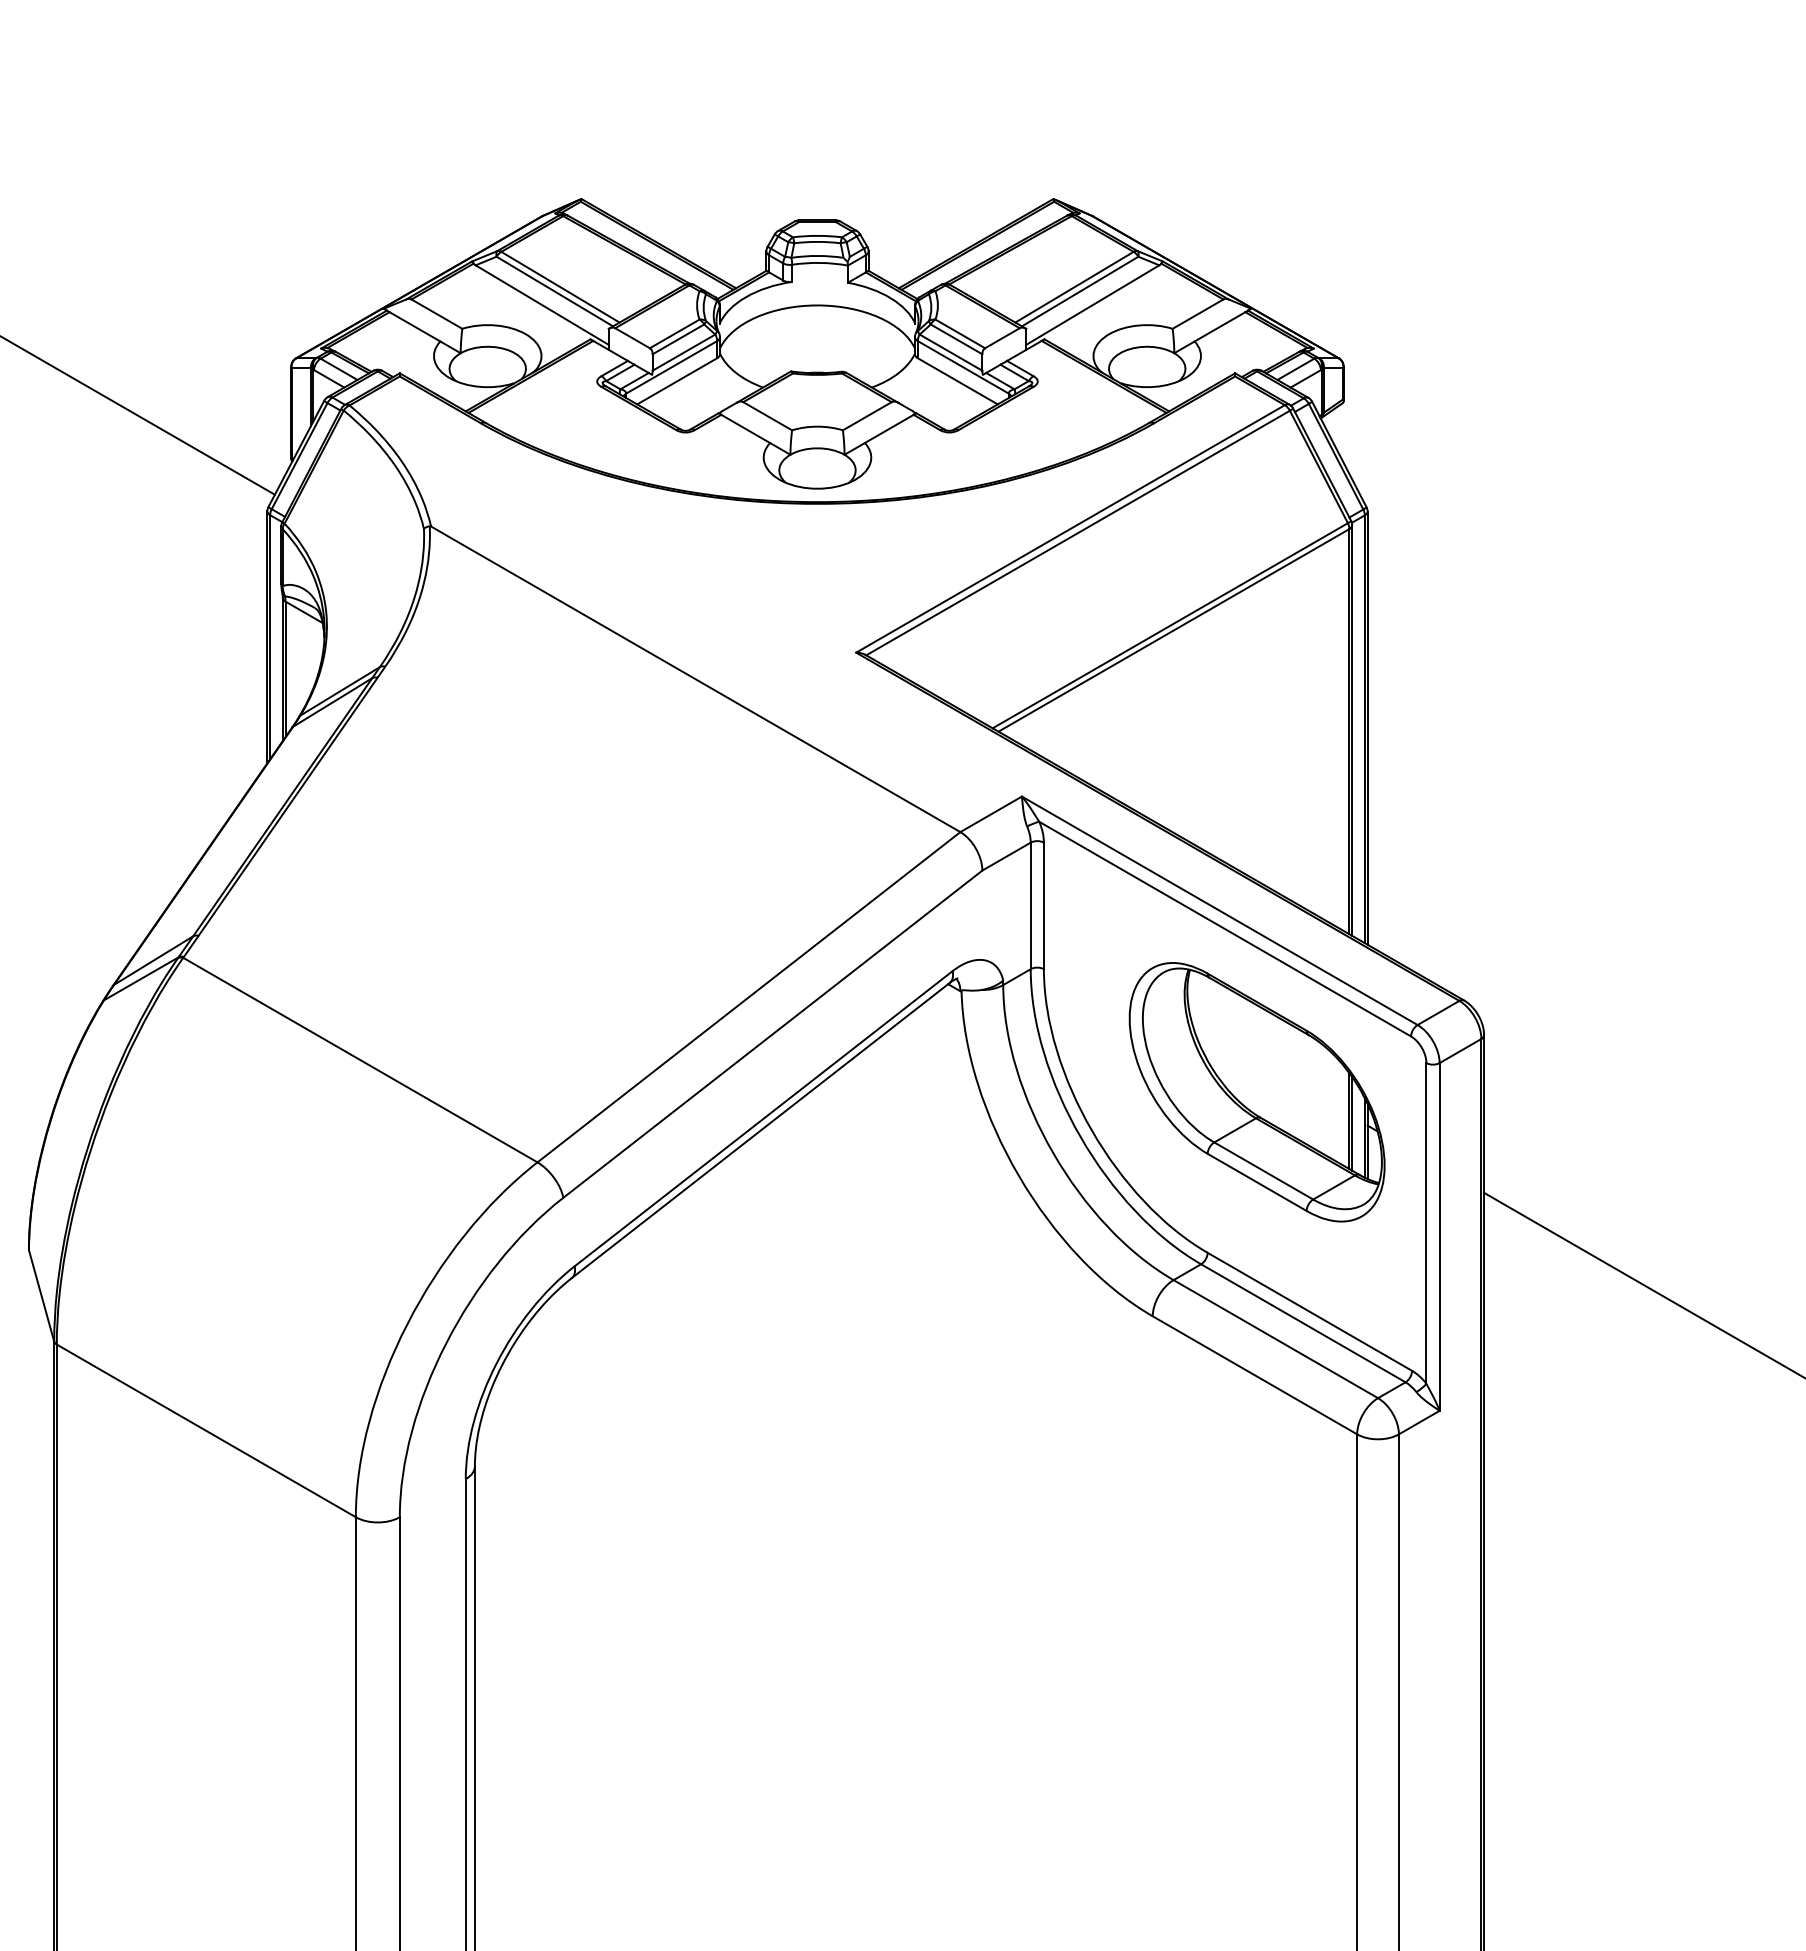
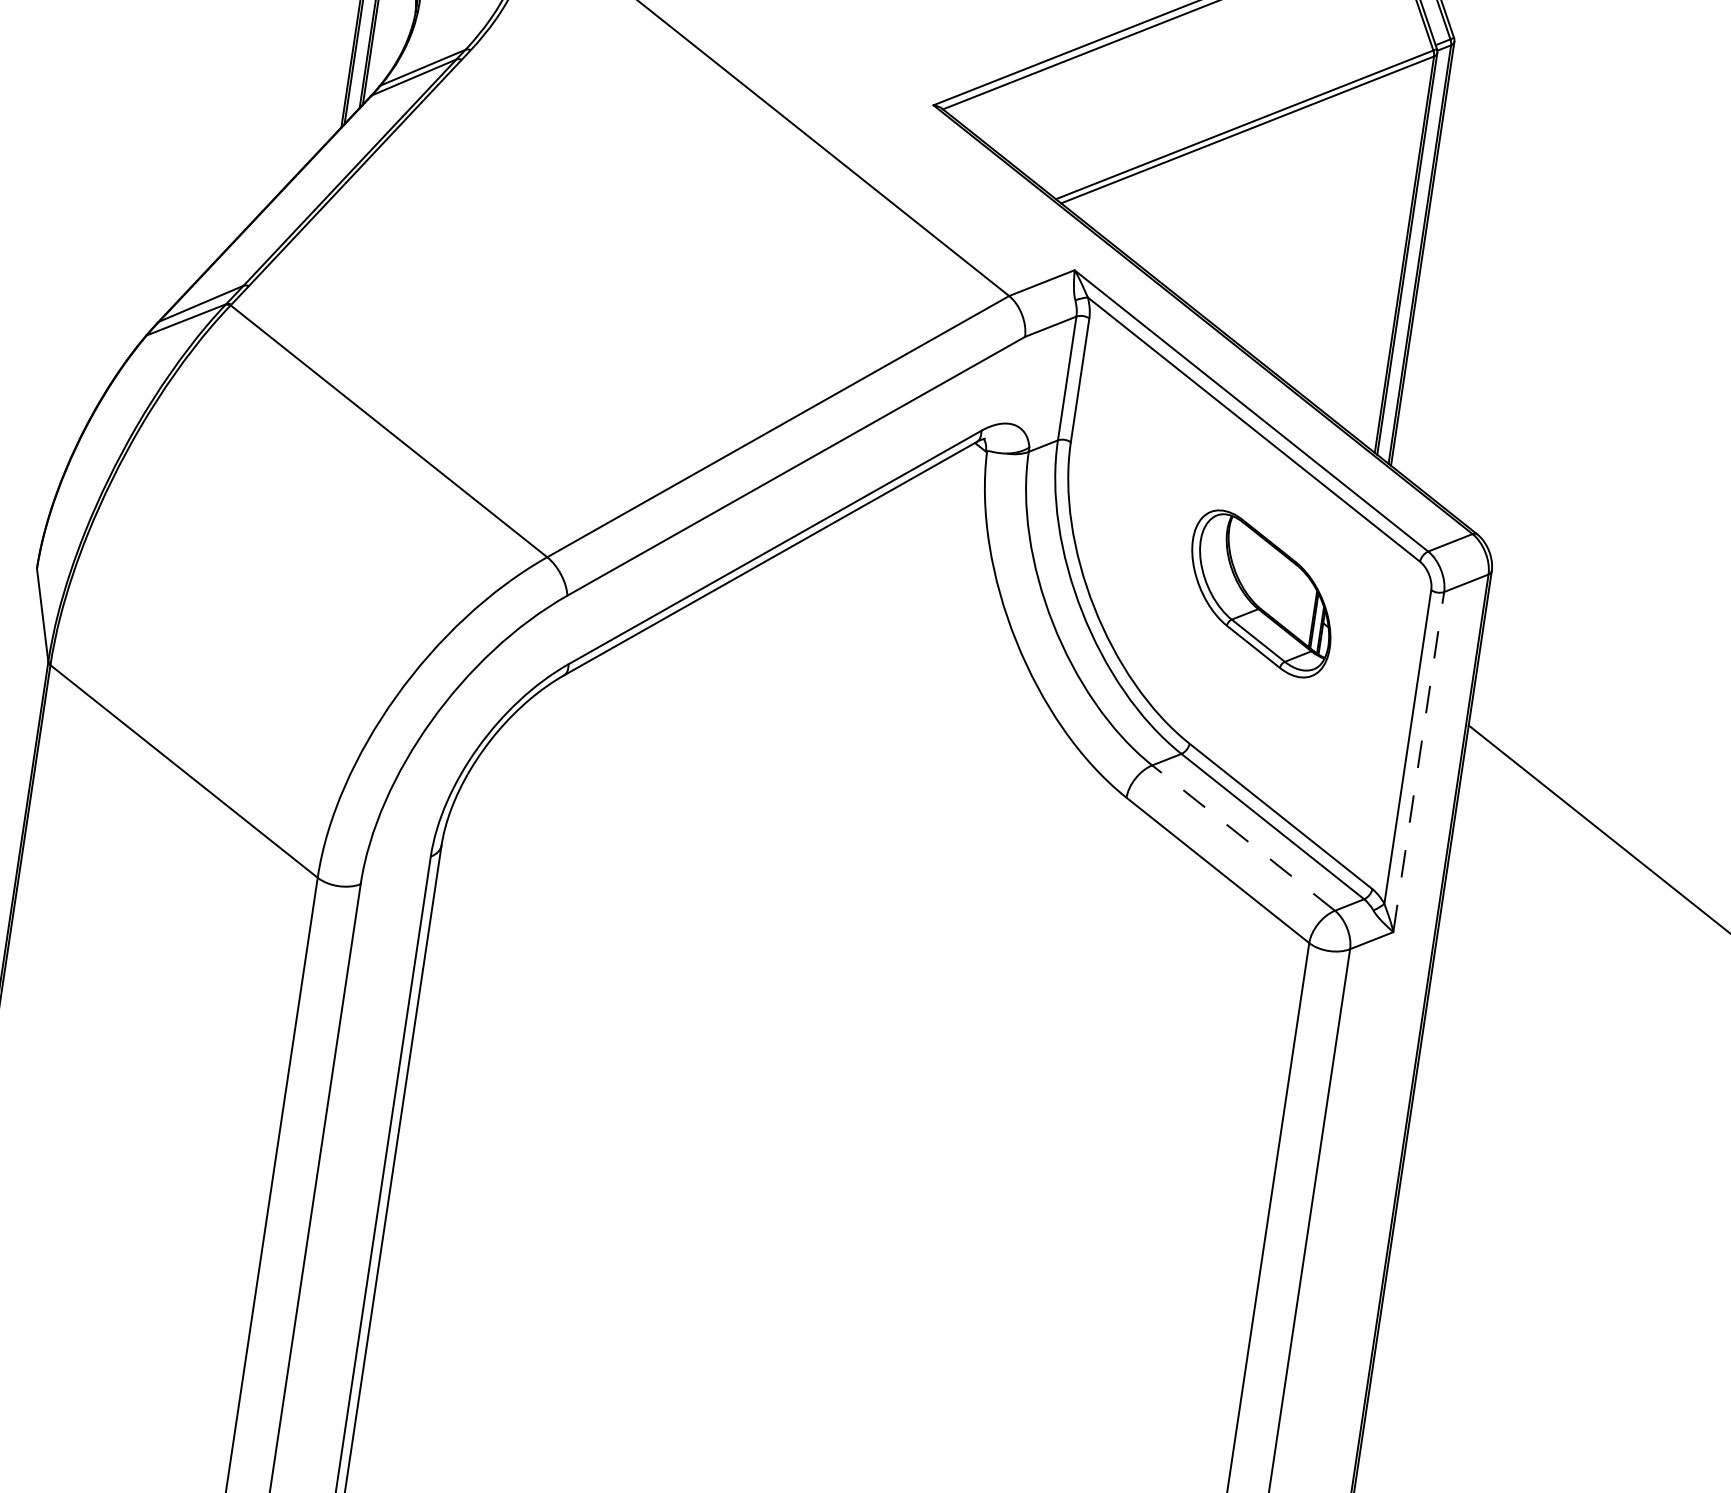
part: (1256, 1092) -> (1260, 594), size x0.6
line: (1439, 1236) -> (1418, 761), solid -> dashed
line: (1275, 1338) -> (1243, 837), solid -> dashed

